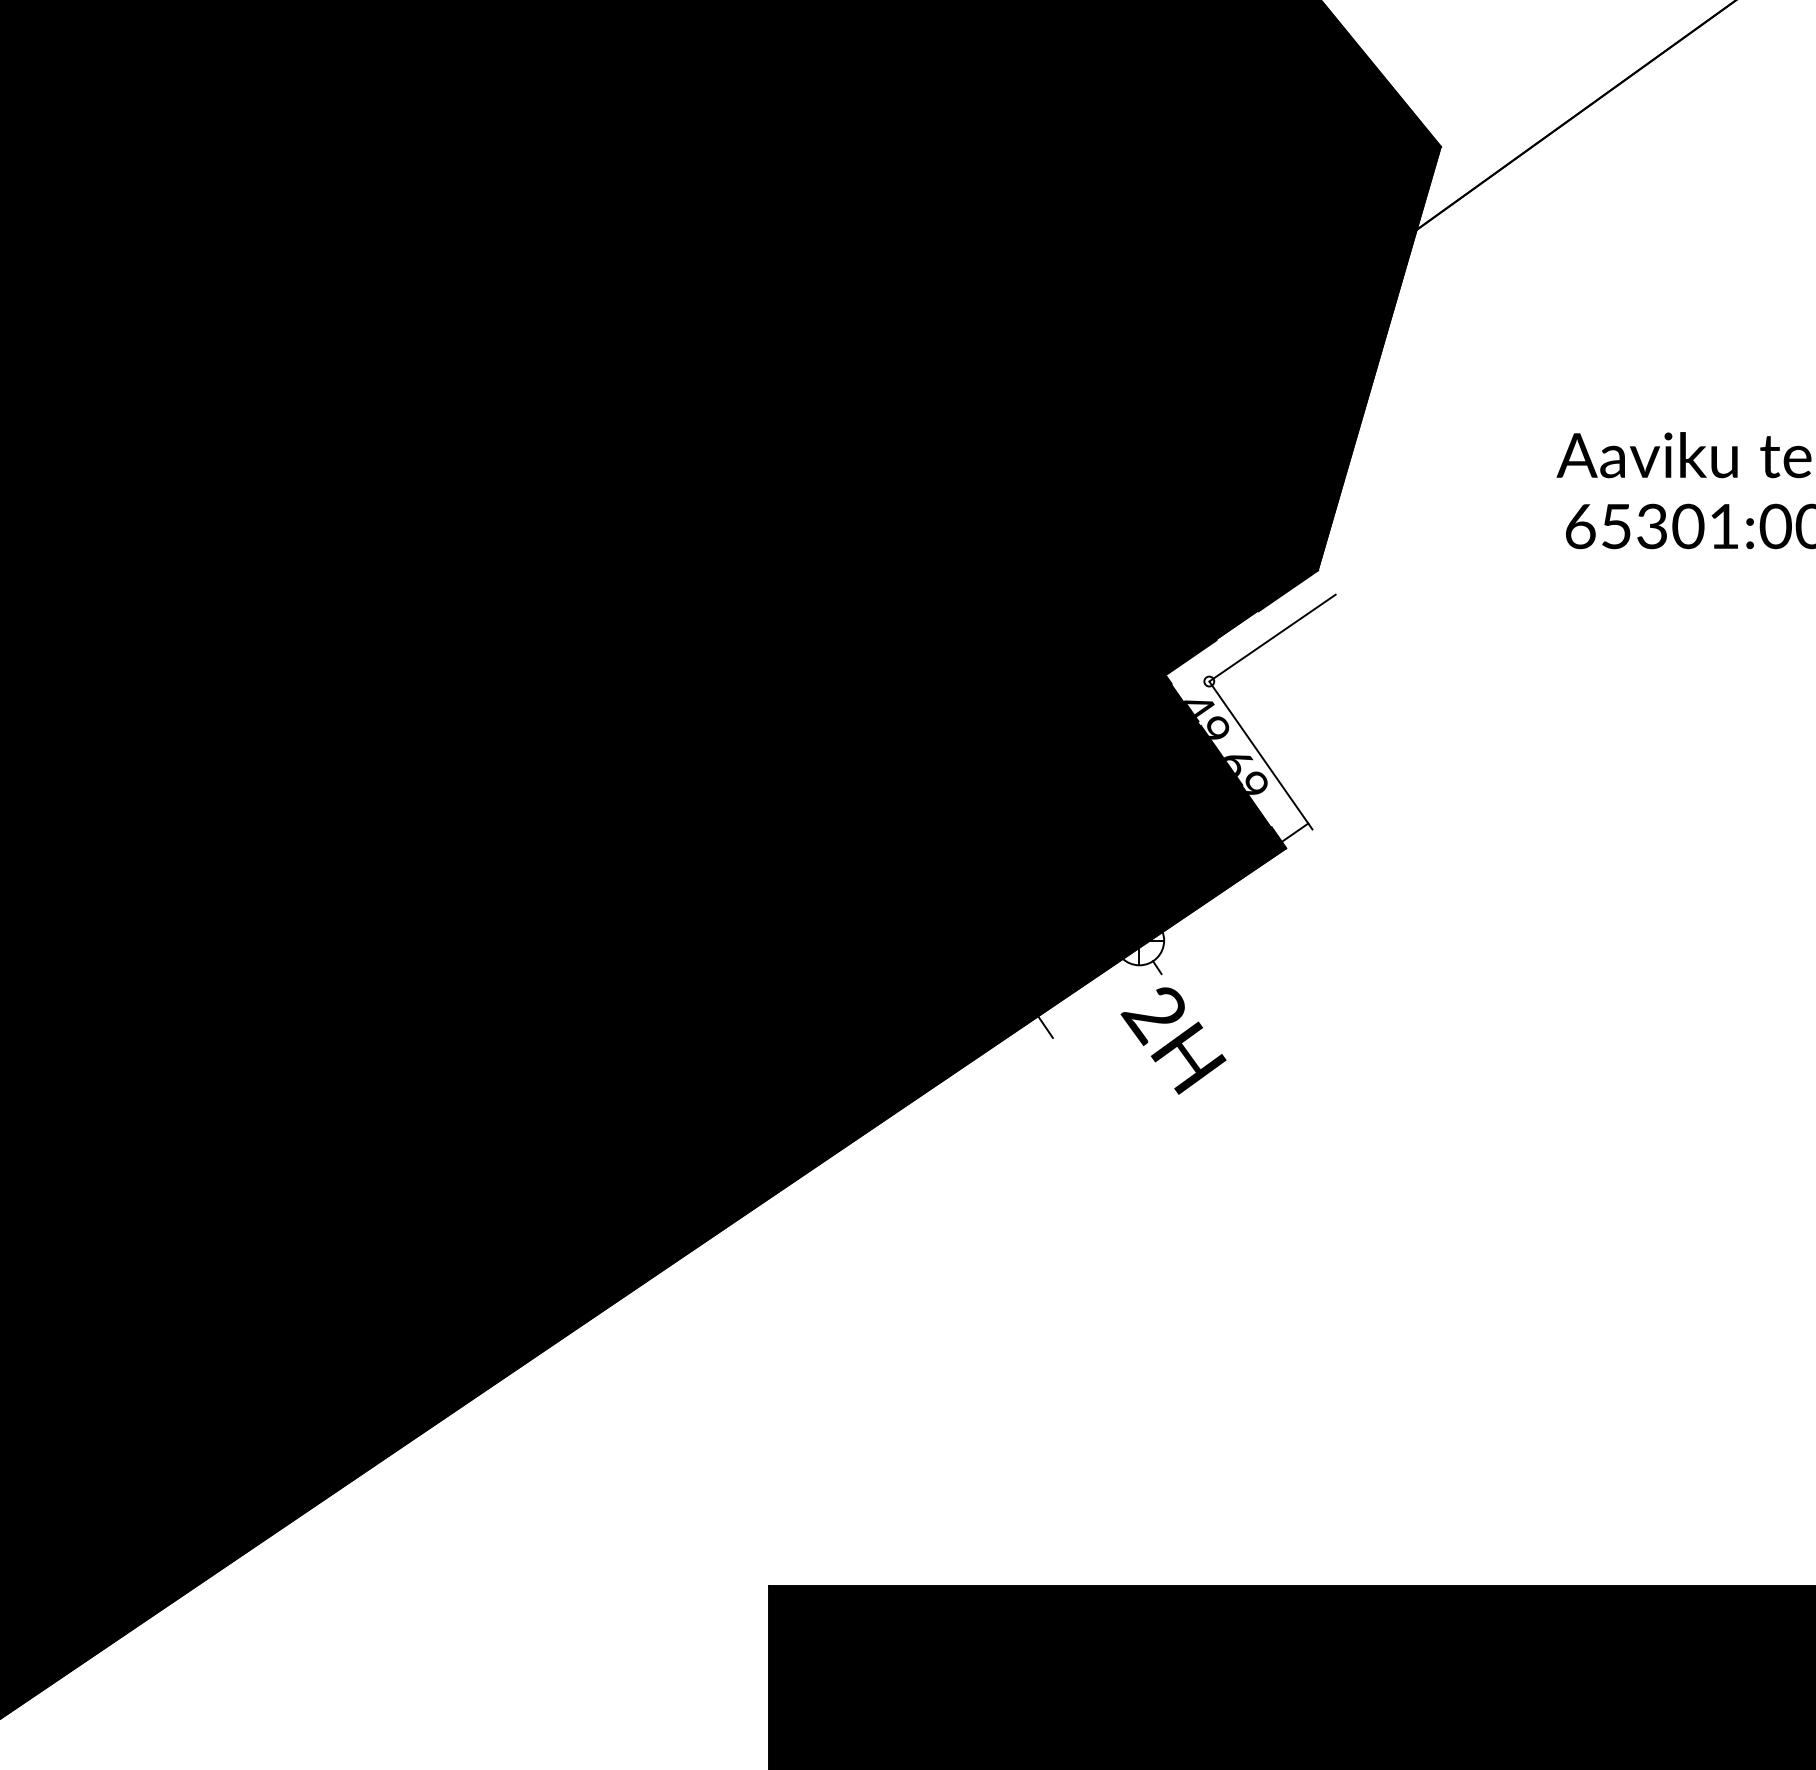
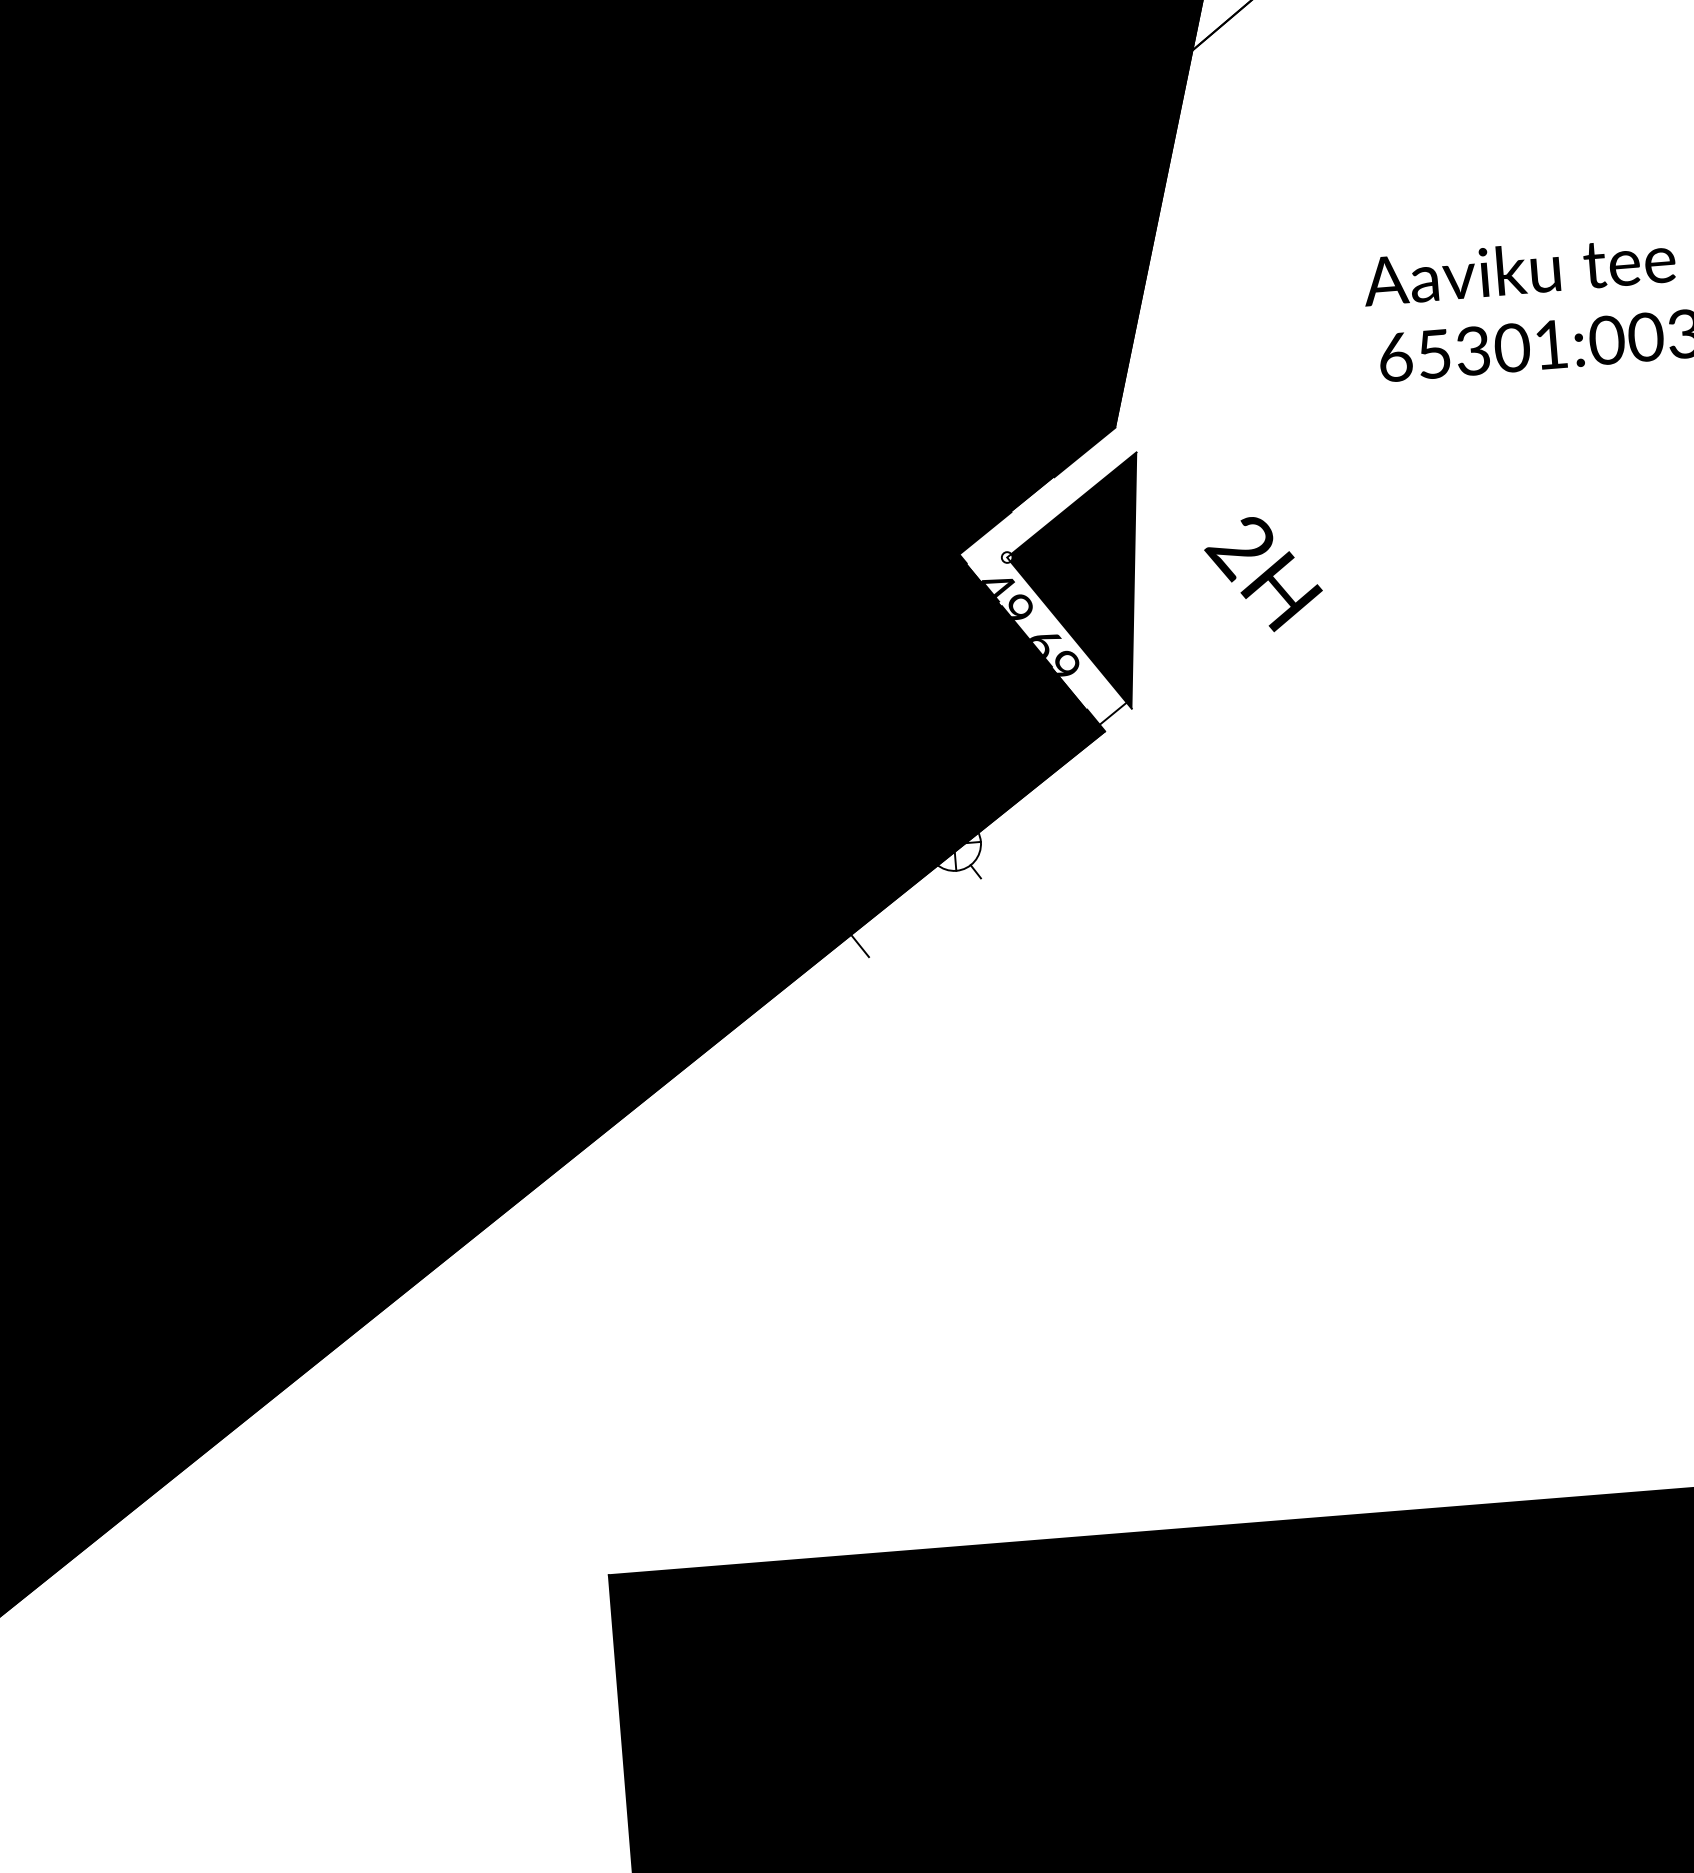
fill: (1274, 712) -> (1080, 585), added
text: (1173, 1040) -> (1263, 573), moved

